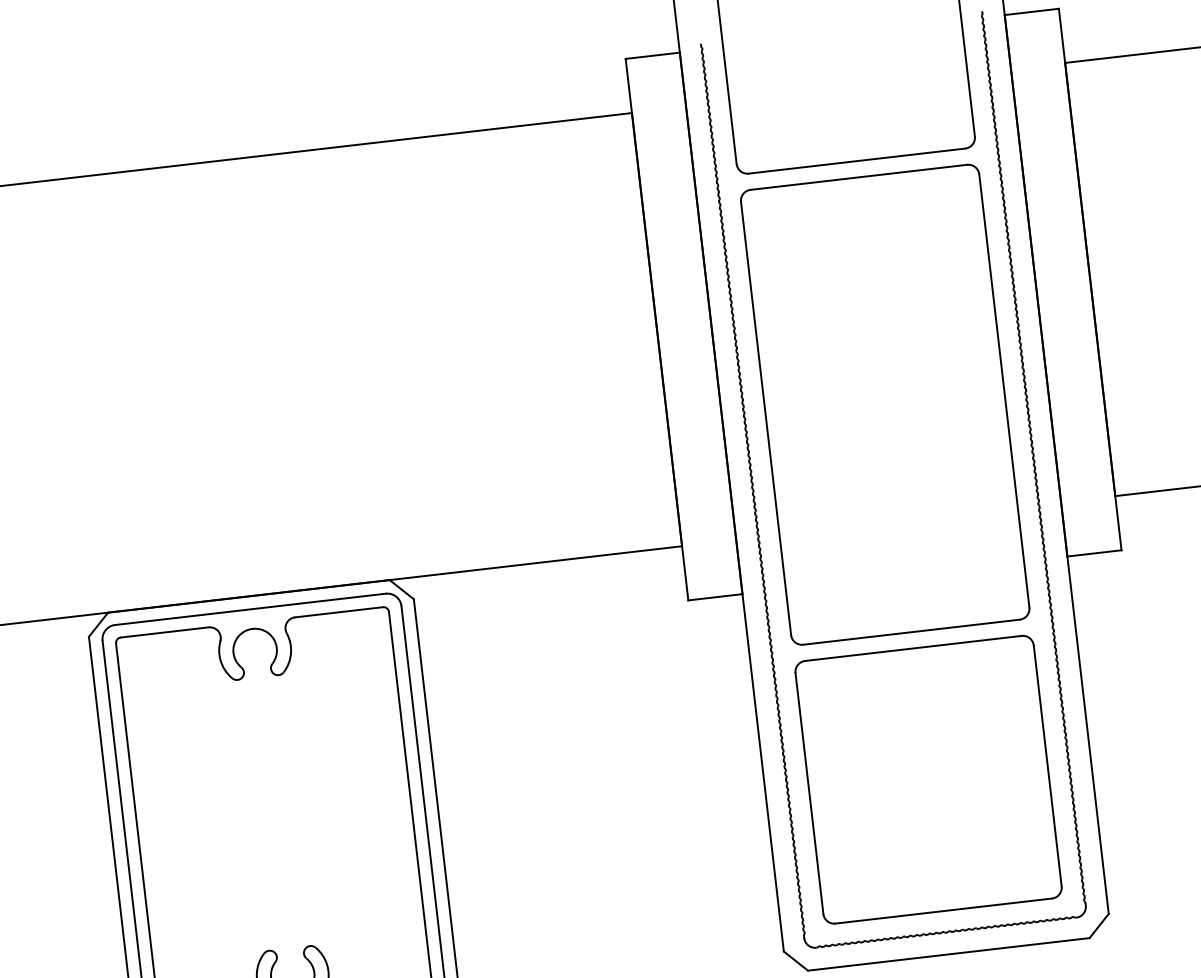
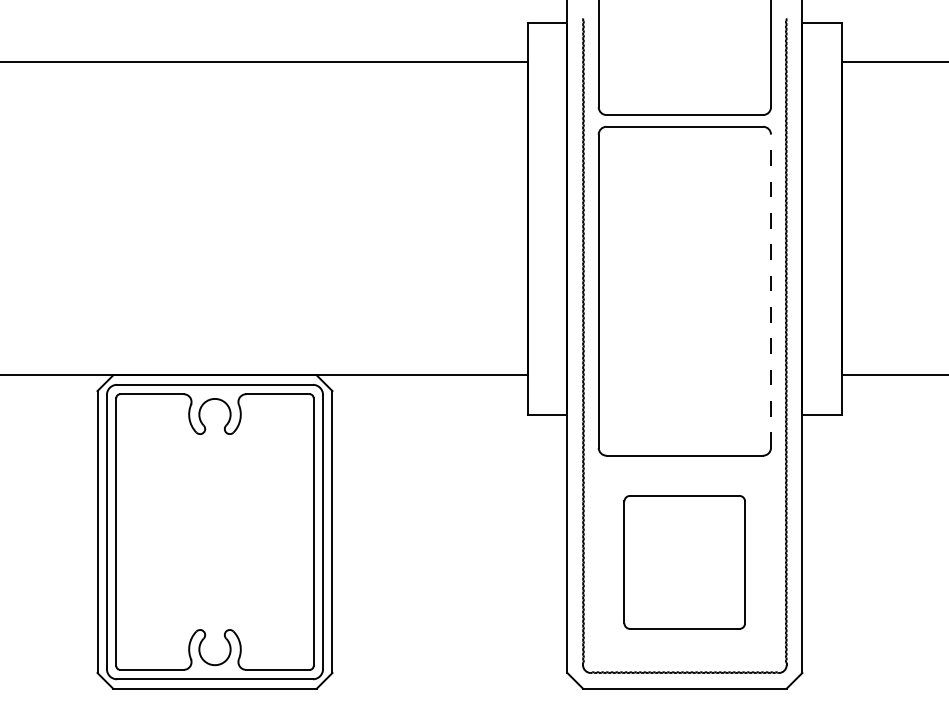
line: (1005, 391) -> (771, 291), solid -> dashed
part: (928, 779) -> (684, 562), size x0.7

